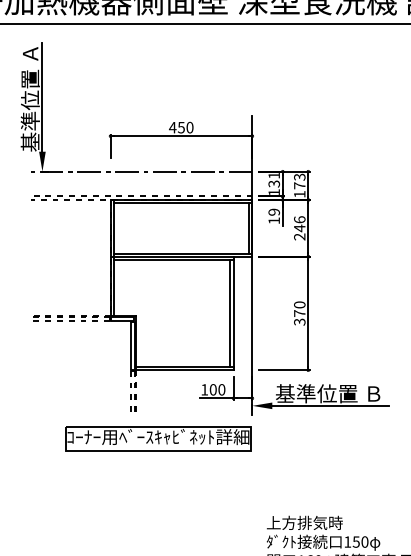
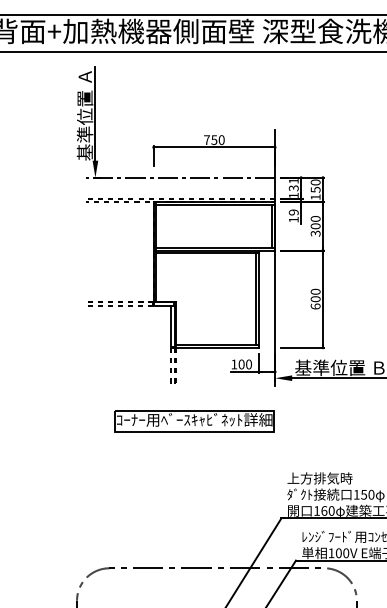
text: (172, 126) -> (206, 139), 450 -> 750
text: (299, 180) -> (315, 185), 173 -> 150
text: (299, 227) -> (315, 225), 246 -> 300
text: (299, 317) -> (315, 302), 370 -> 600
part: (158, 438) -> (194, 421), moved

